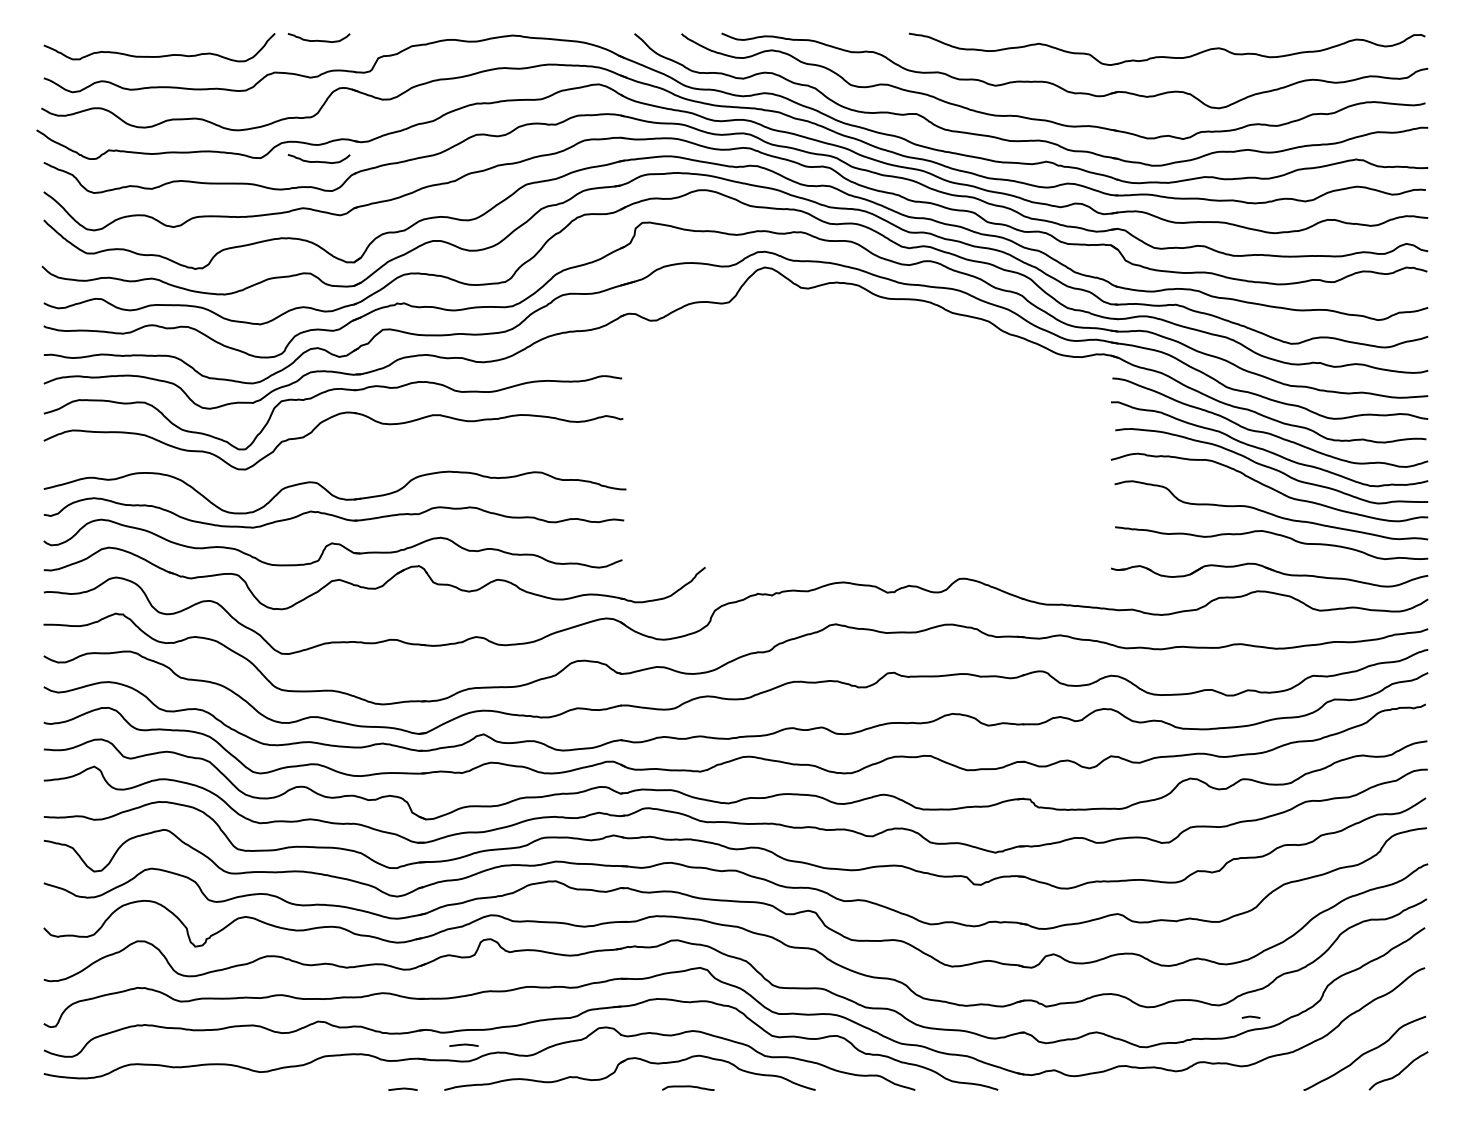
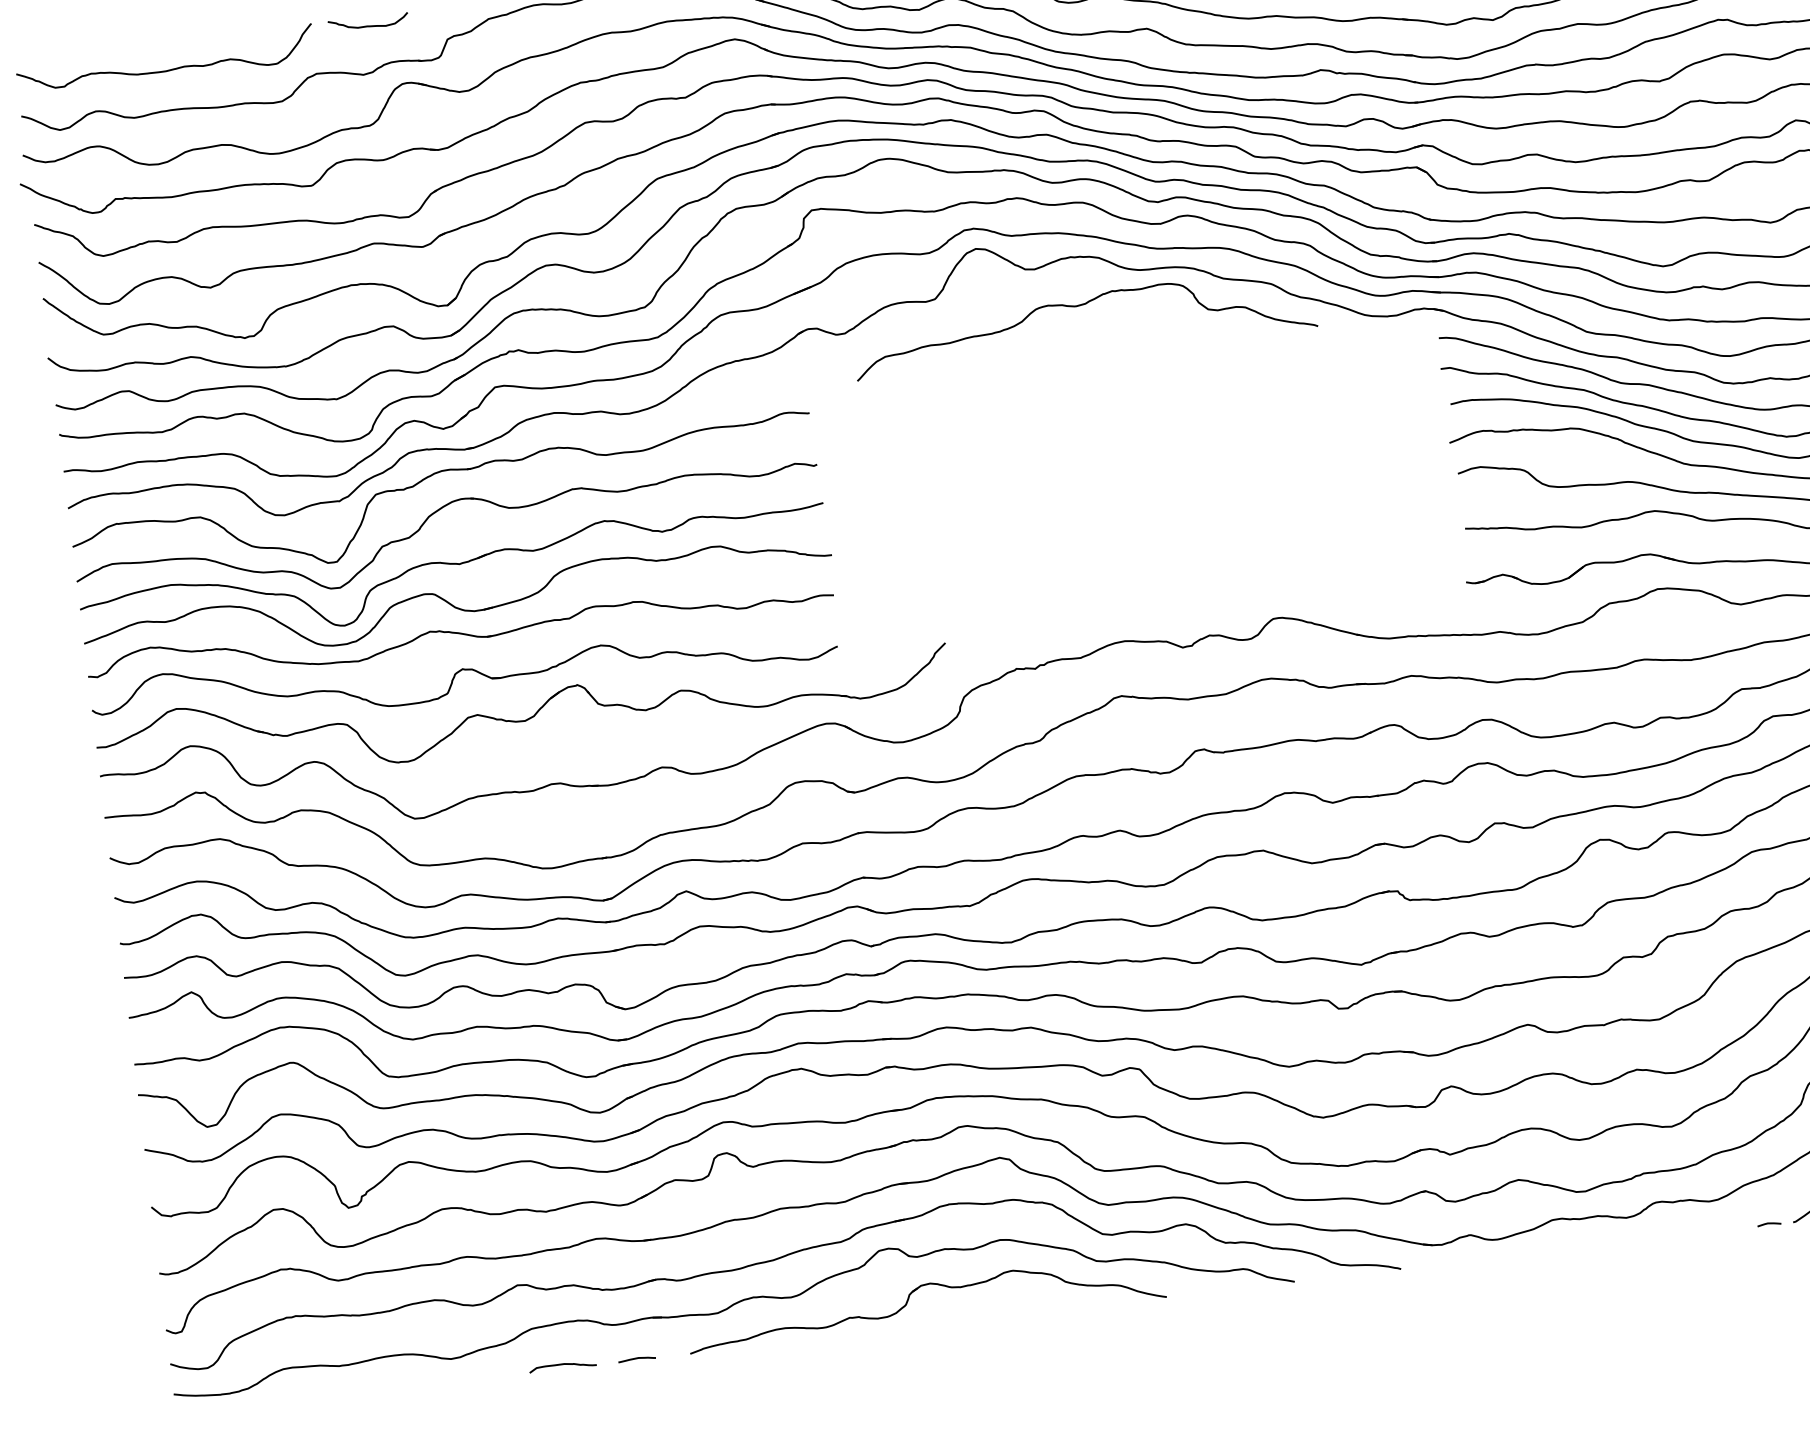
curve: (317, 160) -> (385, 180), removed
curve: (840, 321) -> (1081, 306), added
part: (333, 462) -> (451, 565), added
line: (1250, 1016) -> (1768, 1223), moved
line: (463, 1044) -> (707, 1292), removed
curve: (688, 1087) -> (562, 1365), moved

